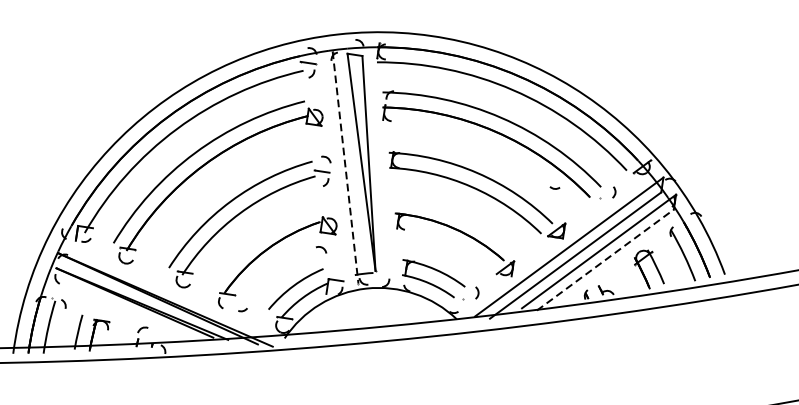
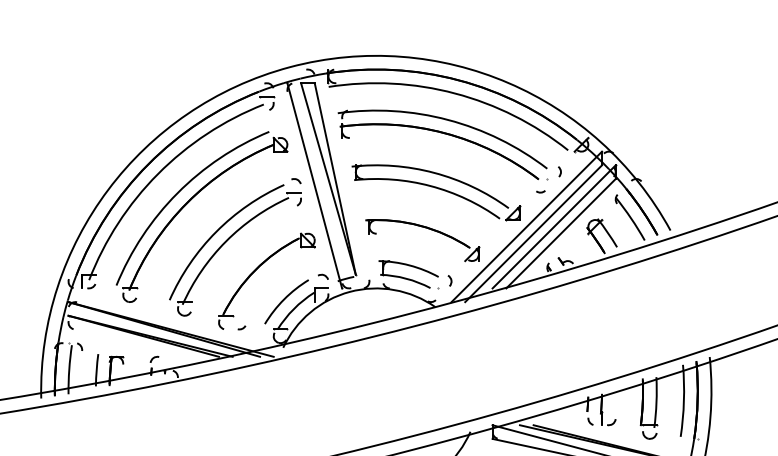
line: (345, 168) -> (314, 186), dashed -> solid
curve: (554, 187) -> (540, 191), moved
curve: (321, 248) -> (323, 275), moved
line: (605, 259) -> (561, 233), dashed -> solid

